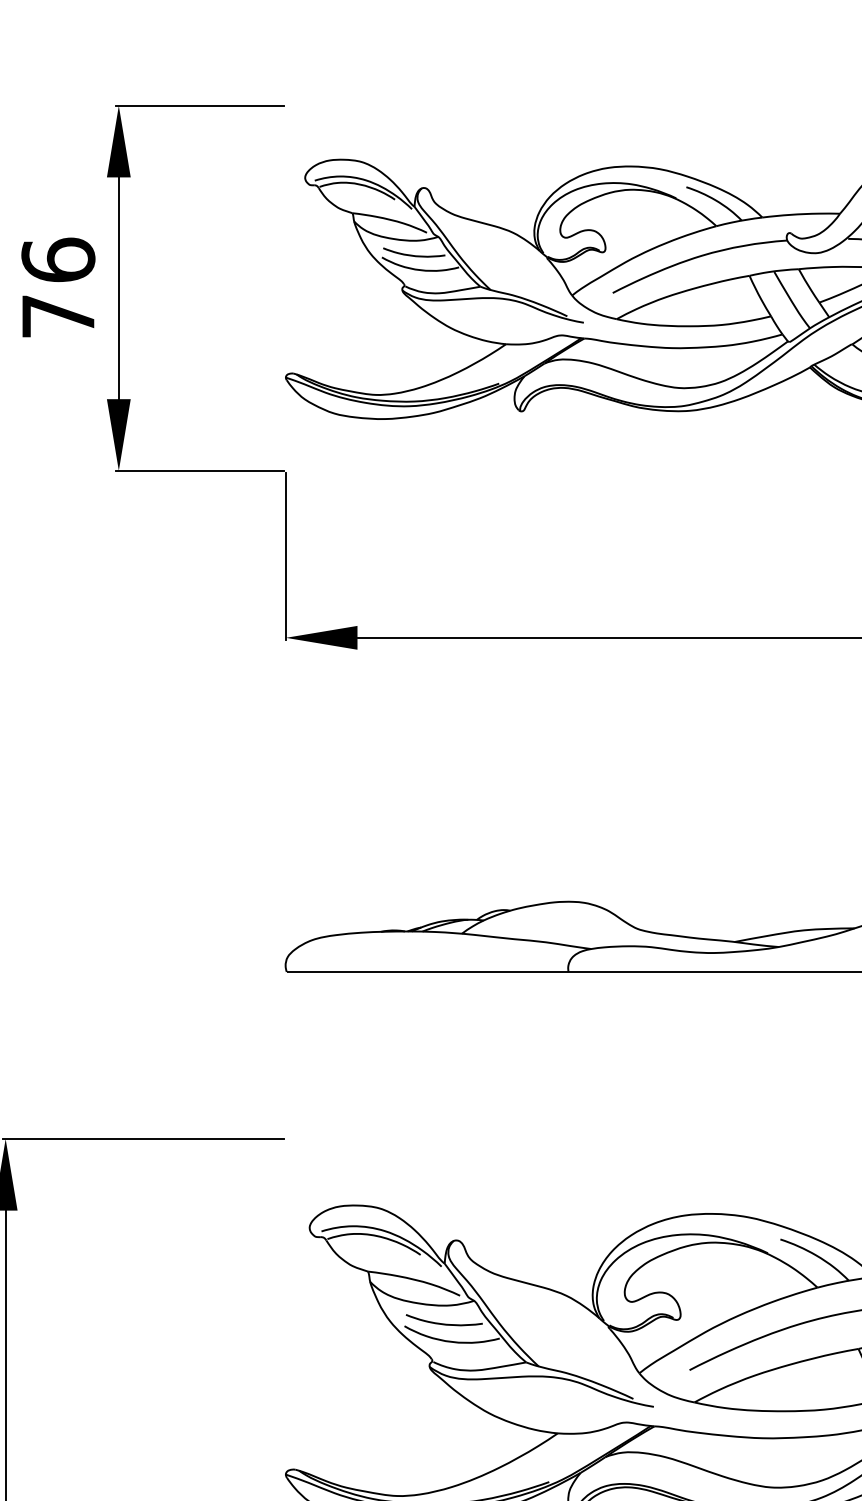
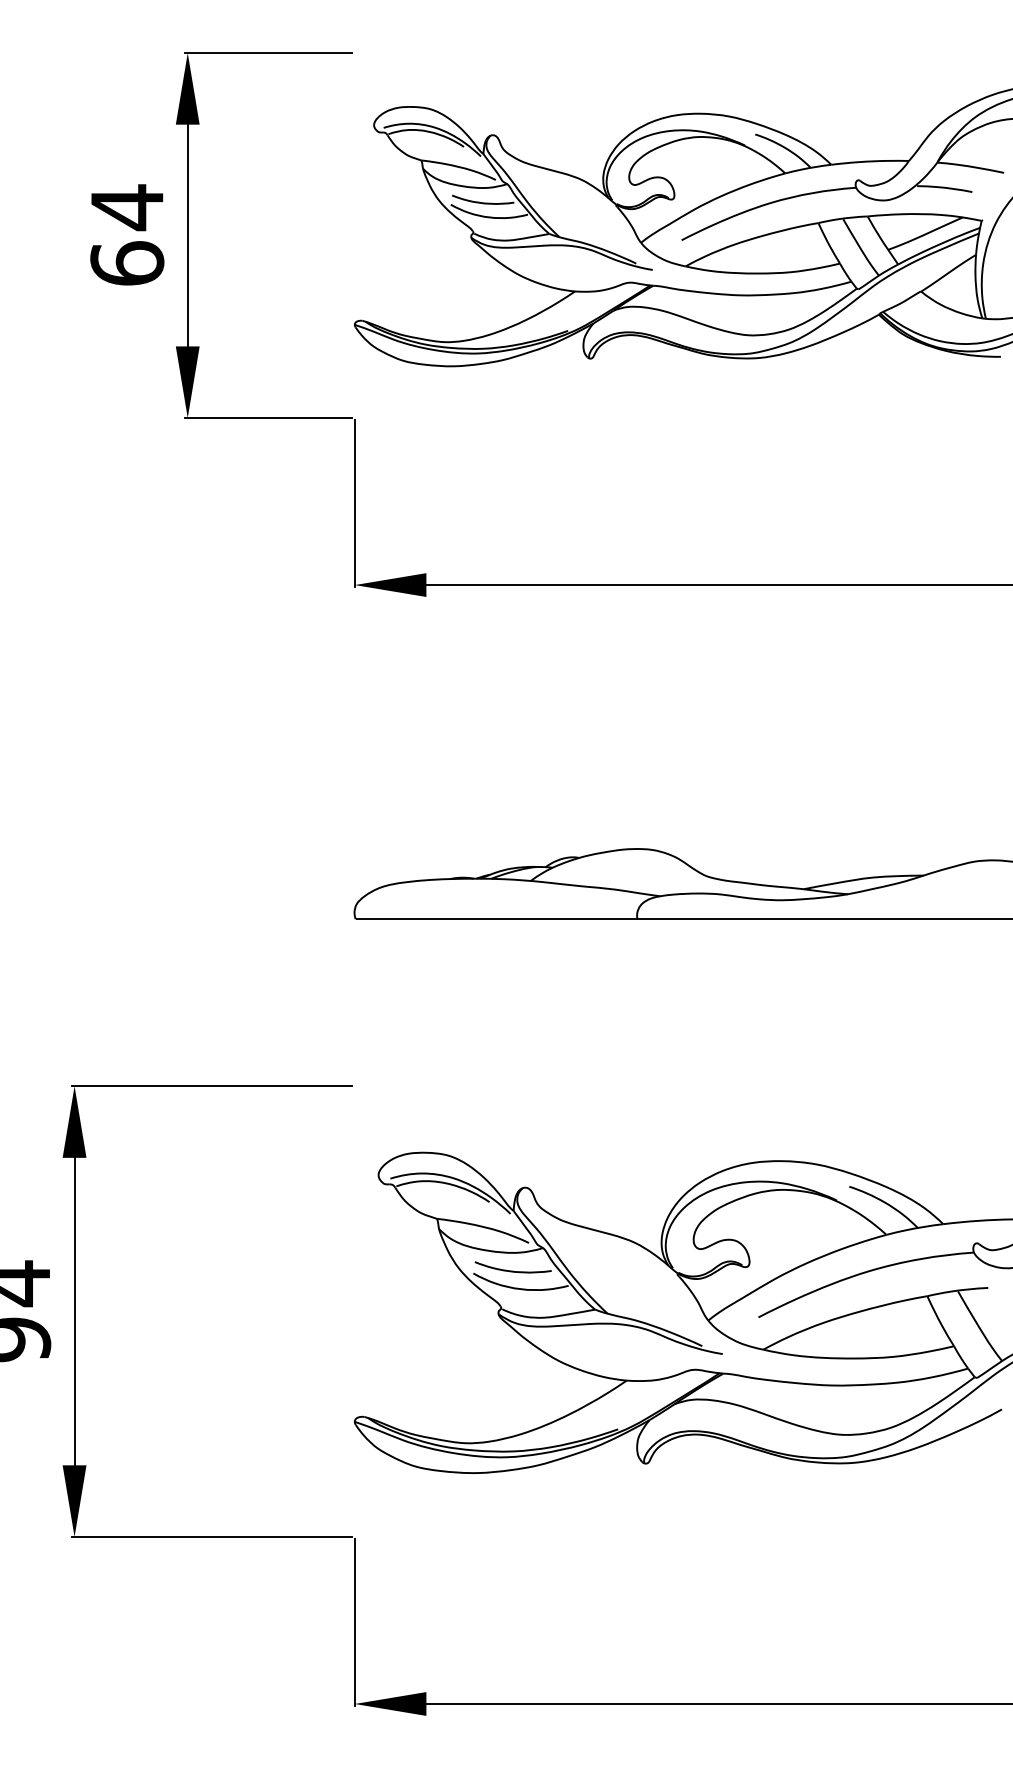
text: (58, 287) -> (127, 234), 76 -> 64

